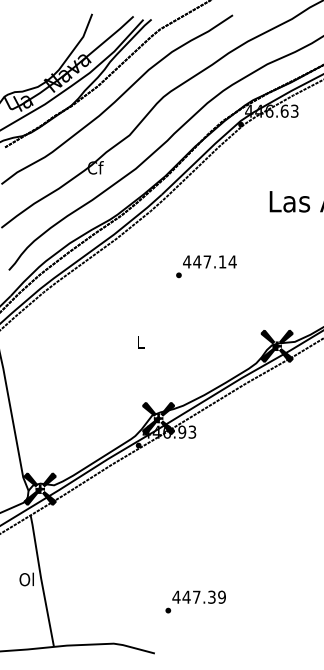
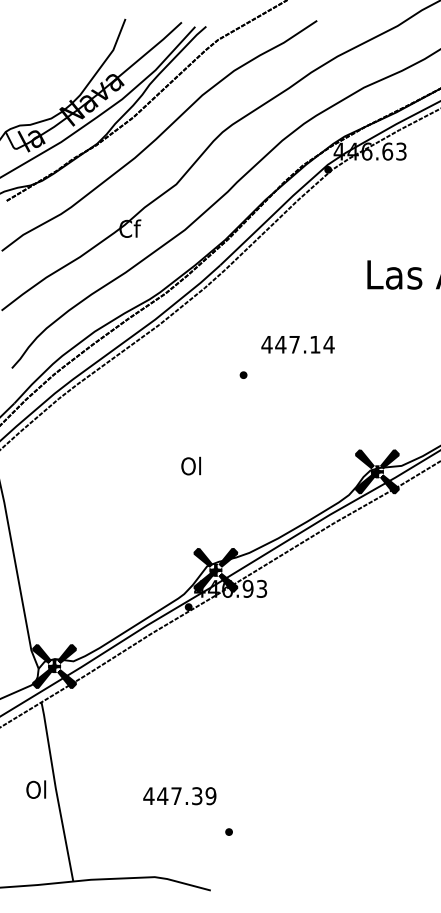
text: (209, 261) -> (297, 344), moved
text: (140, 341) -> (191, 465), L -> Ol
text: (198, 596) -> (178, 795), moved

